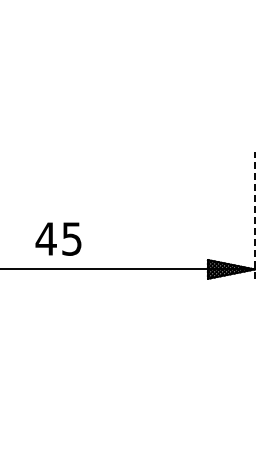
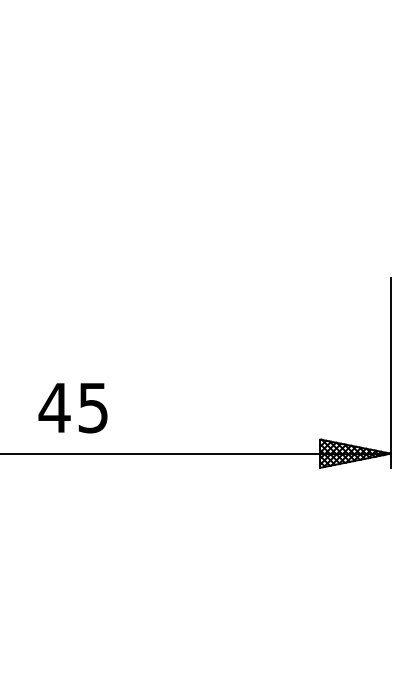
line: (254, 215) -> (390, 372), dashed -> solid
text: (58, 238) -> (73, 407), moved

